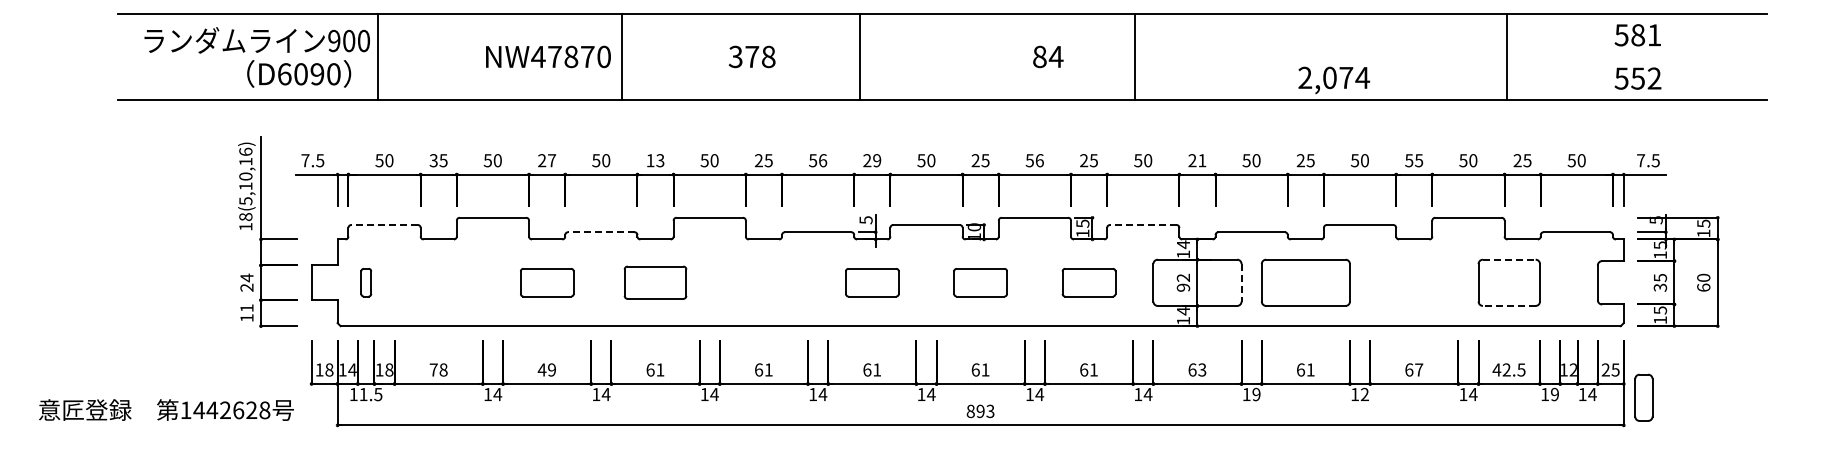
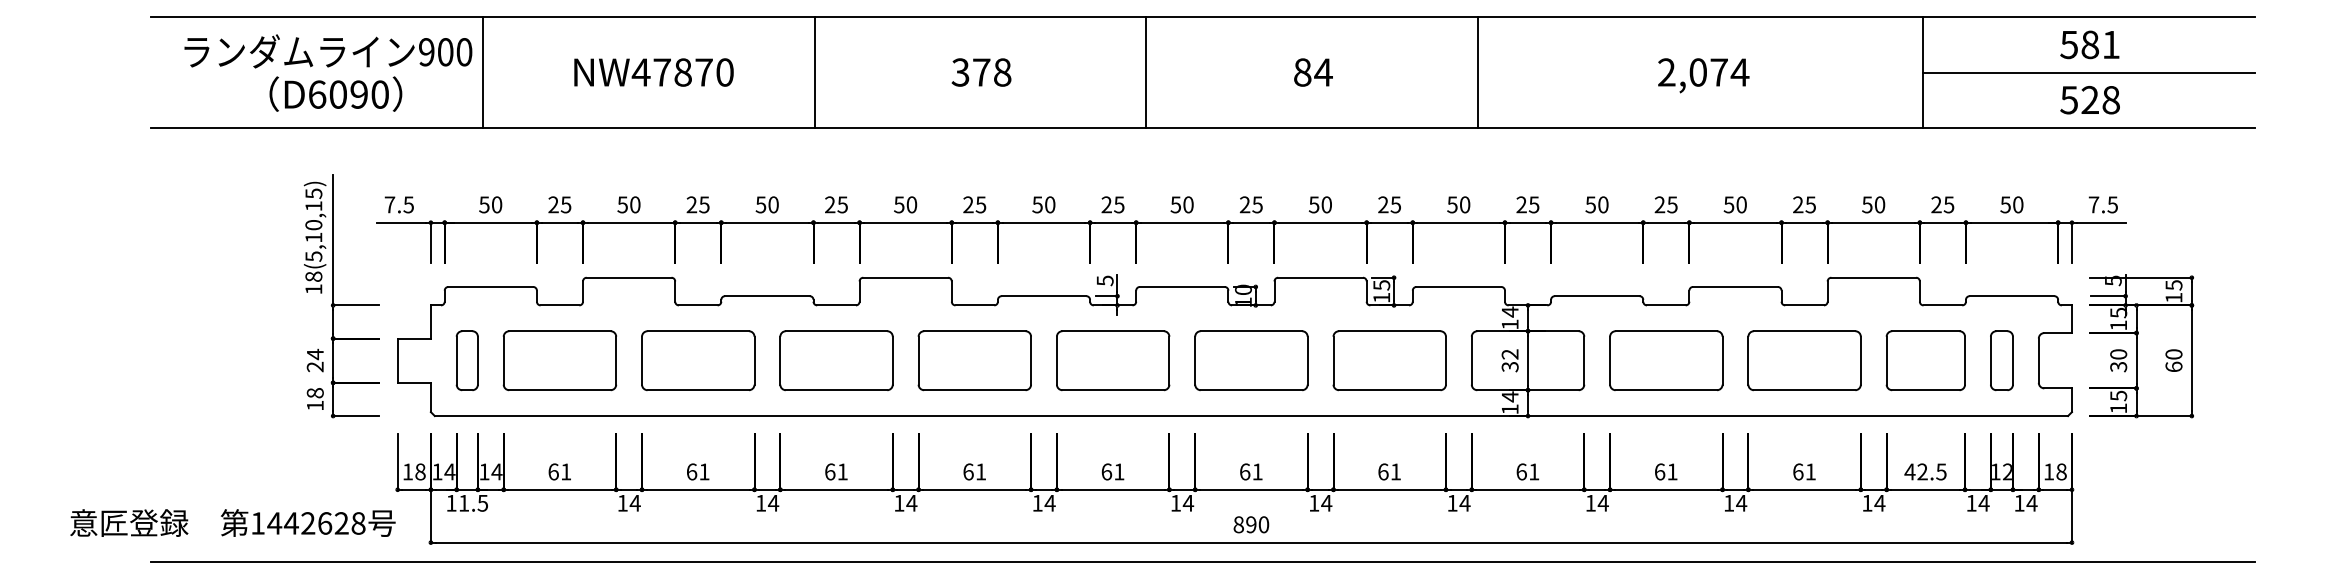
text: (548, 56) -> (654, 71), moved
line: (622, 56) -> (814, 71), moved
text: (751, 56) -> (980, 71), moved
line: (860, 56) -> (1146, 71), moved
text: (1048, 56) -> (1313, 71), moved
line: (1134, 56) -> (1478, 71), moved
line: (1637, 56) -> (2089, 71), added
text: (299, 73) -> (336, 93), moved
text: (1646, 78) -> (2100, 100), 552 -> 528
text: (1334, 79) -> (1704, 74), moved
text: (245, 151) -> (313, 193), 18(5,10,16) -> 18(5,10,15)
text: (433, 160) -> (553, 204), 35 -> 25
text: (551, 160) -> (703, 204), 27 -> 25
text: (655, 160) -> (836, 204), 13 -> 25
text: (823, 160) -> (1050, 204), 56 -> 50
text: (877, 160) -> (1119, 204), 29 -> 25
text: (1039, 160) -> (1326, 204), 56 -> 50
text: (1202, 160) -> (1534, 204), 21 -> 25
text: (1409, 160) -> (1798, 204), 55 -> 25
line: (384, 225) -> (490, 287), dashed -> solid
line: (1142, 225) -> (1457, 287), dashed -> solid
line: (600, 232) -> (766, 296), dashed -> solid
line: (1509, 259) -> (1926, 330), dashed -> solid
text: (1659, 277) -> (2117, 353), 35 -> 30
part: (366, 282) -> (467, 360), size x1.67
part: (438, 282) -> (559, 360), added
part: (547, 282) -> (698, 360), size x1.67
part: (655, 282) -> (836, 360), size x1.43
part: (763, 282) -> (974, 360), added
part: (872, 282) -> (1113, 360), size x1.67
part: (980, 282) -> (1251, 360), size x1.67
part: (1088, 282) -> (1388, 360), size x1.67
line: (1241, 282) -> (1584, 360), dashed -> solid
part: (1414, 282) -> (1804, 360), added
text: (1183, 287) -> (1510, 366), 92 -> 32
line: (1508, 305) -> (1924, 389), dashed -> solid
text: (246, 308) -> (314, 393), 11 -> 18
text: (389, 369) -> (497, 471), 18 -> 14
text: (438, 369) -> (559, 471), 78 -> 61
text: (546, 369) -> (697, 471), 49 -> 61
text: (1202, 369) -> (1534, 471), 63 -> 61
text: (1419, 369) -> (1811, 471), 67 -> 61
text: (1610, 369) -> (2054, 471), 25 -> 18
text: (1364, 393) -> (1741, 501), 12 -> 14
text: (1256, 394) -> (1603, 503), 19 -> 14
text: (1554, 394) -> (1983, 503), 19 -> 14
part: (1643, 397) -> (2001, 360), moved
text: (166, 409) -> (233, 522), moved
text: (990, 410) -> (1263, 523), 893 -> 890
line: (942, 440) -> (1202, 561), added

